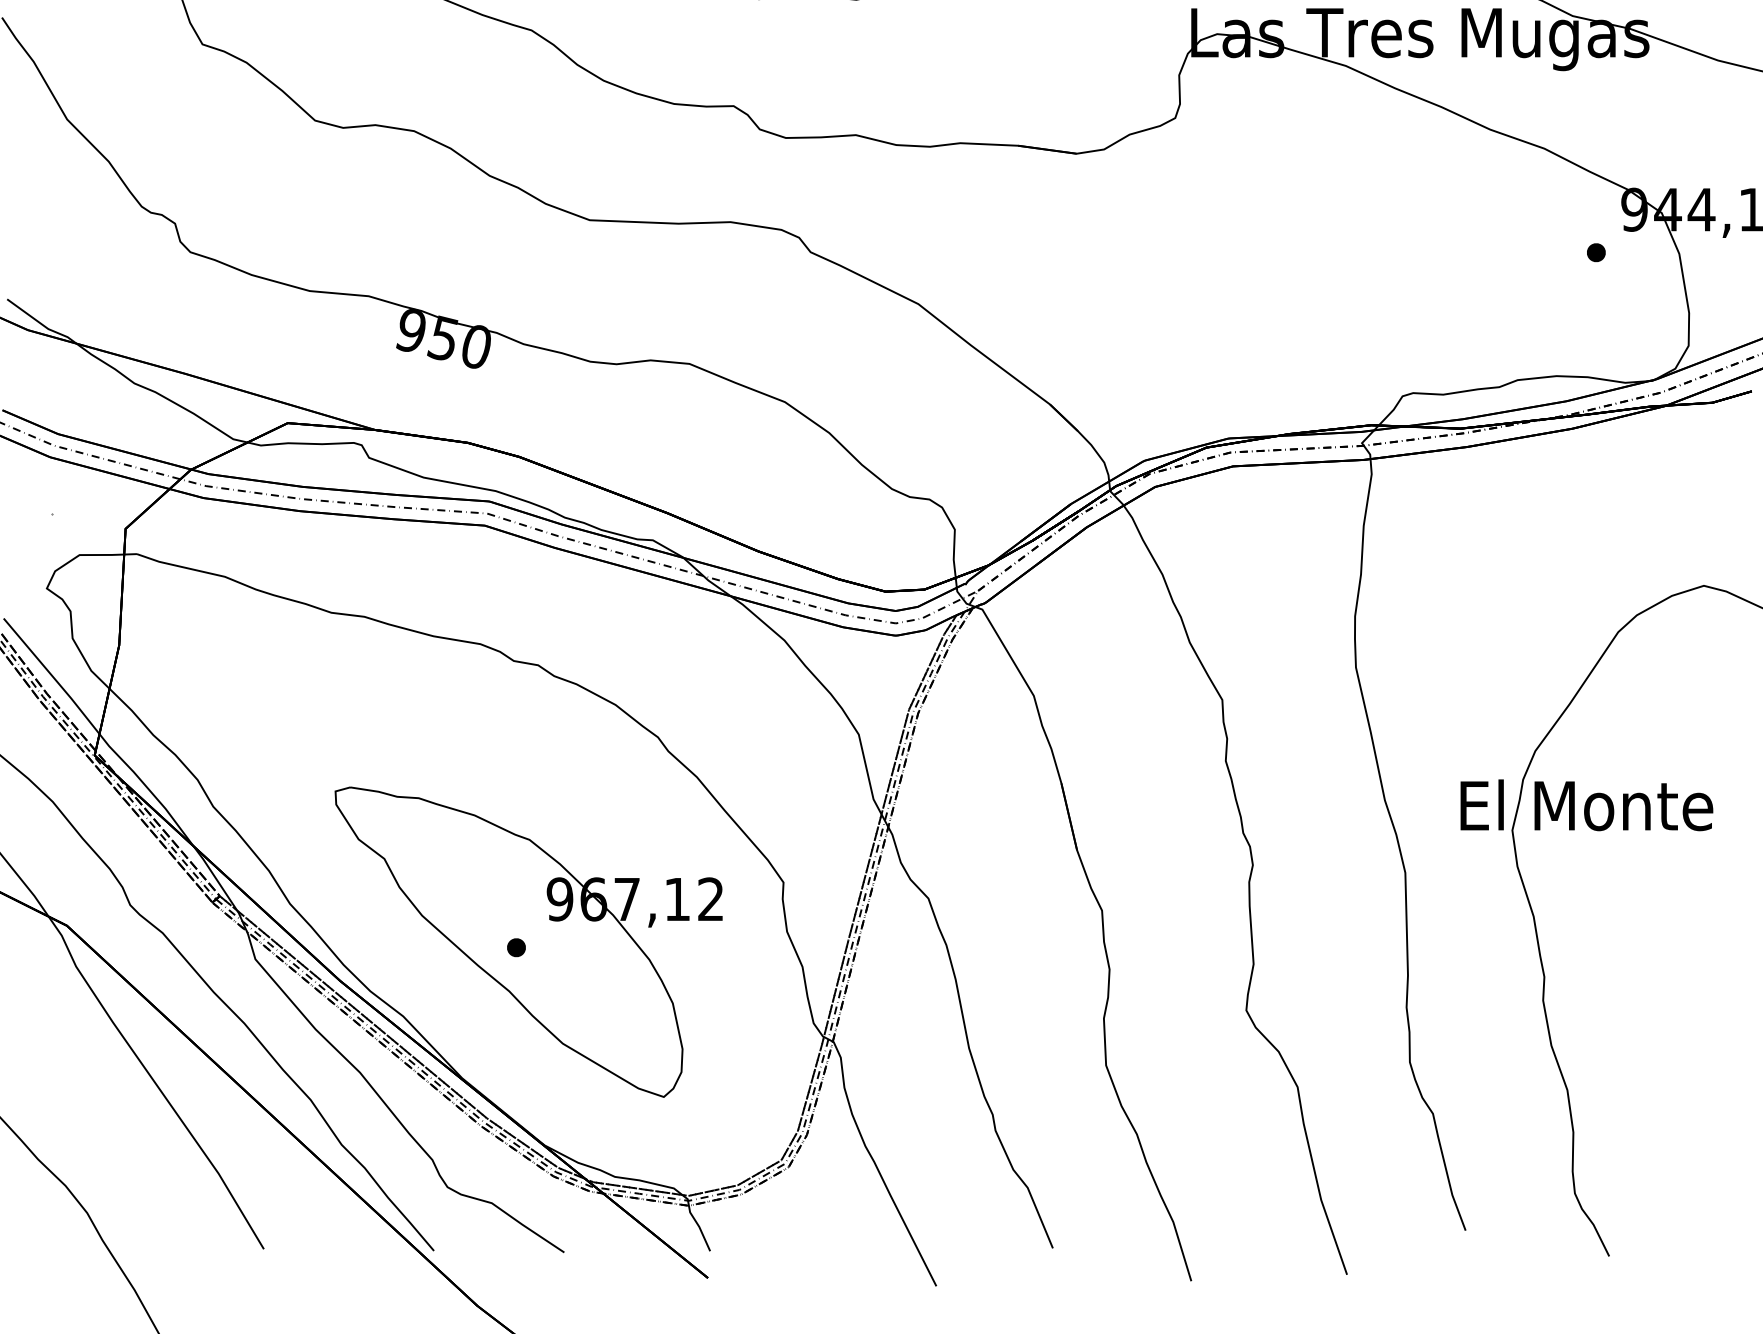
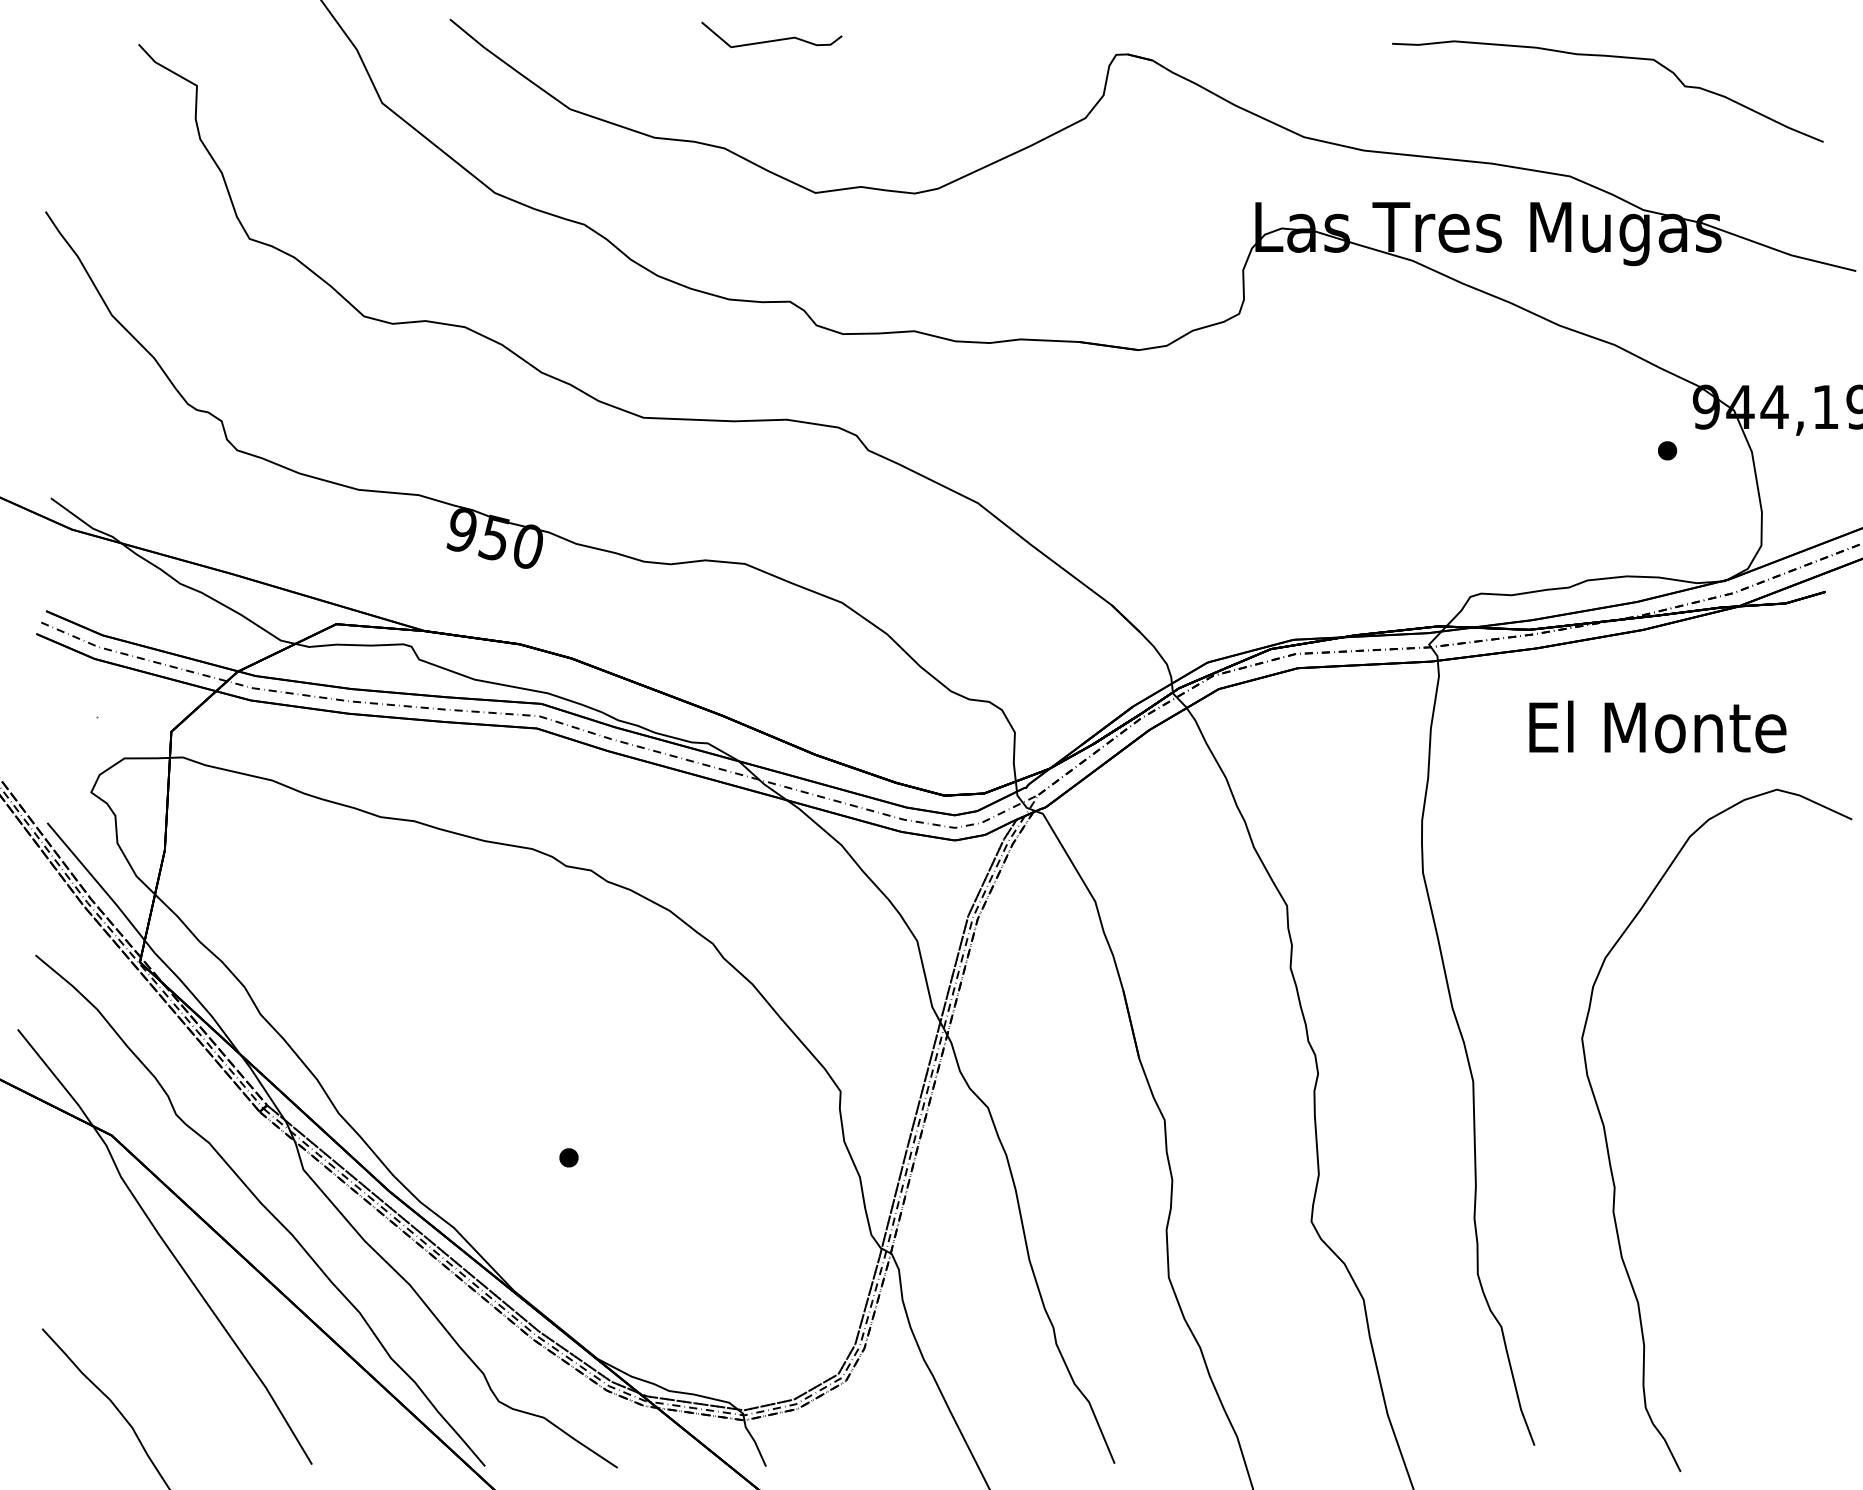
text: (1586, 804) -> (1657, 726), moved
part: (528, 942) -> (581, 1152), removed

